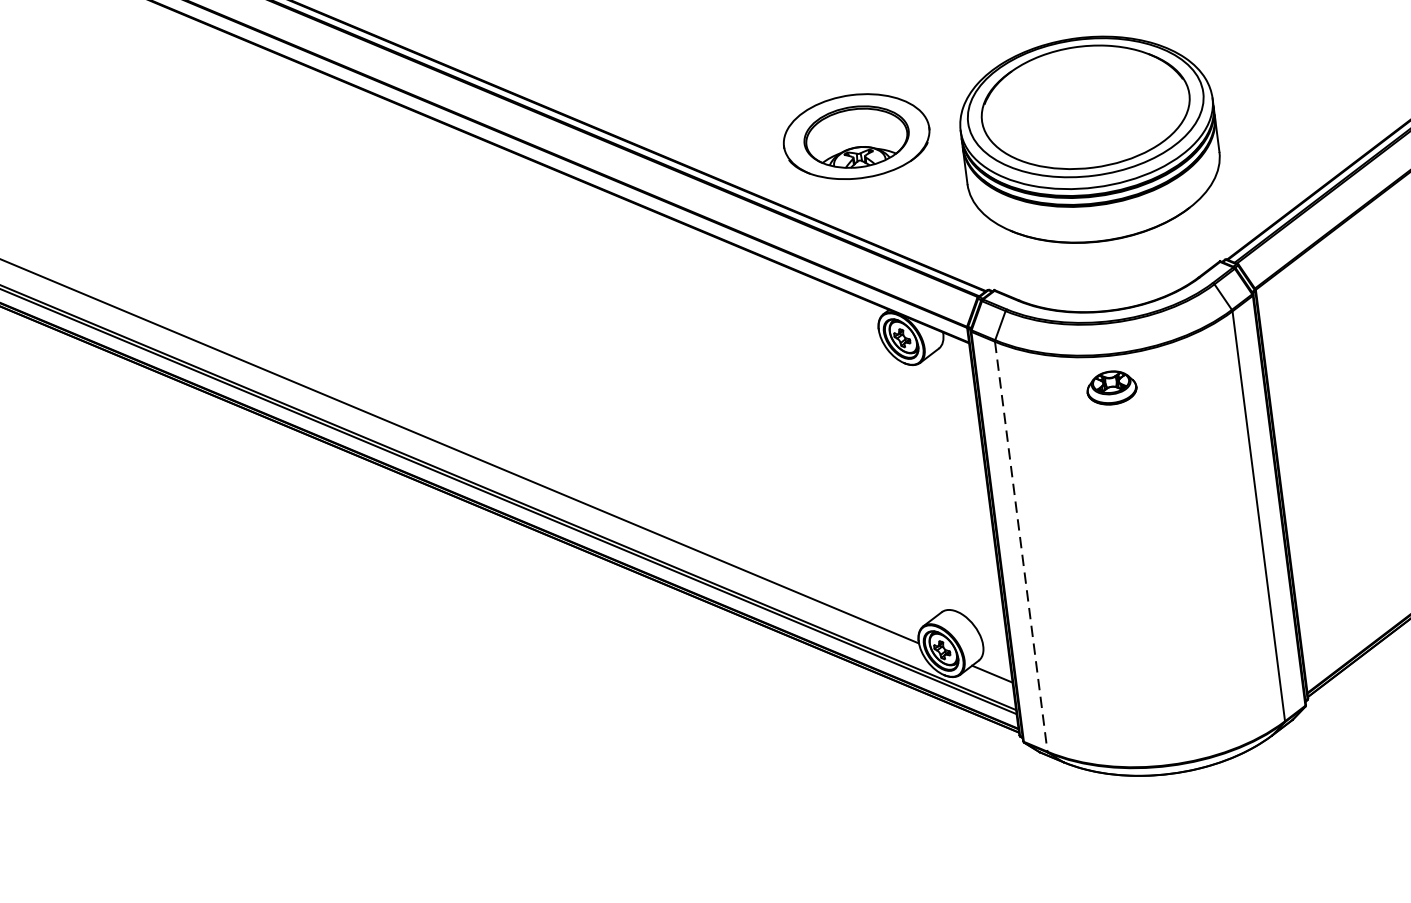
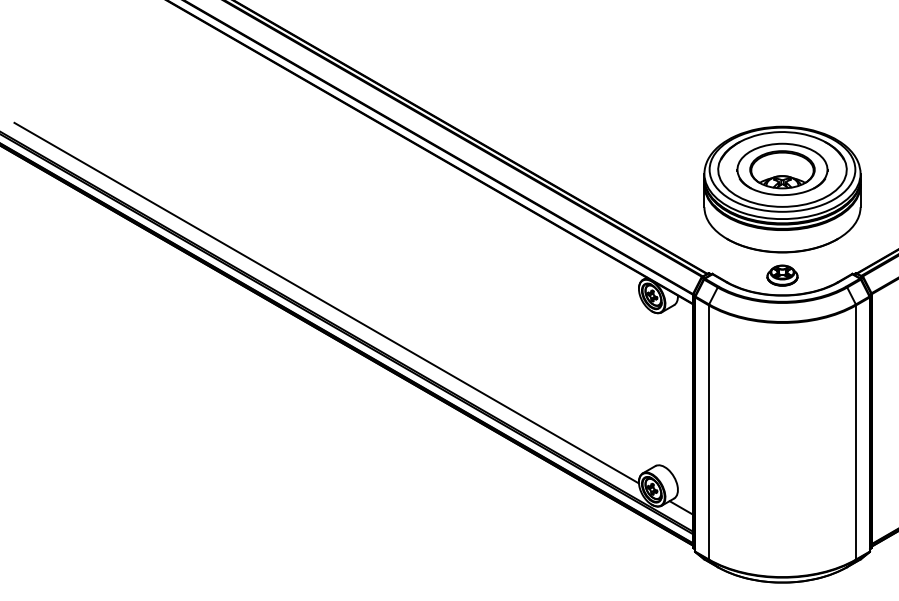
part: (856, 136) -> (782, 169), moved
part: (1111, 387) -> (782, 275), moved
line: (1020, 546) -> (708, 432), dashed -> solid

